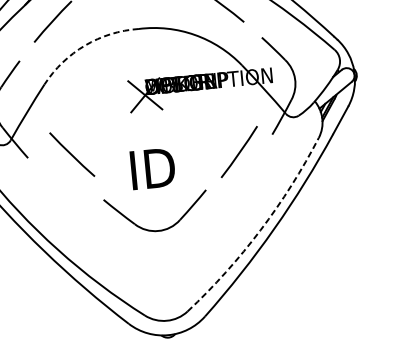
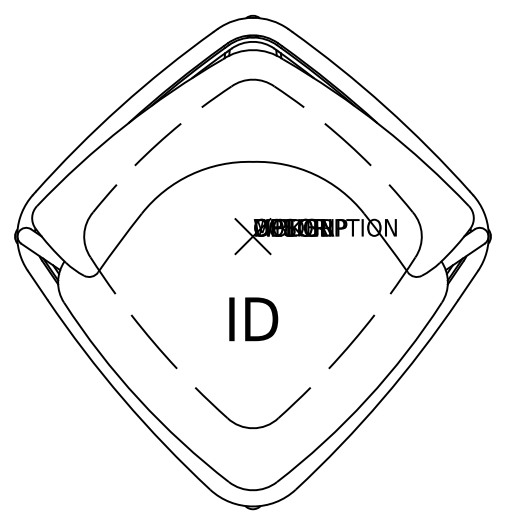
arc: (85, 45) -> (191, 174), dashed -> solid
line: (239, 151) -> (351, 341), moved
line: (71, 154) -> (153, 341), moved
part: (153, 229) -> (247, 426), moved
arc: (261, 230) -> (367, 399), dashed -> solid

